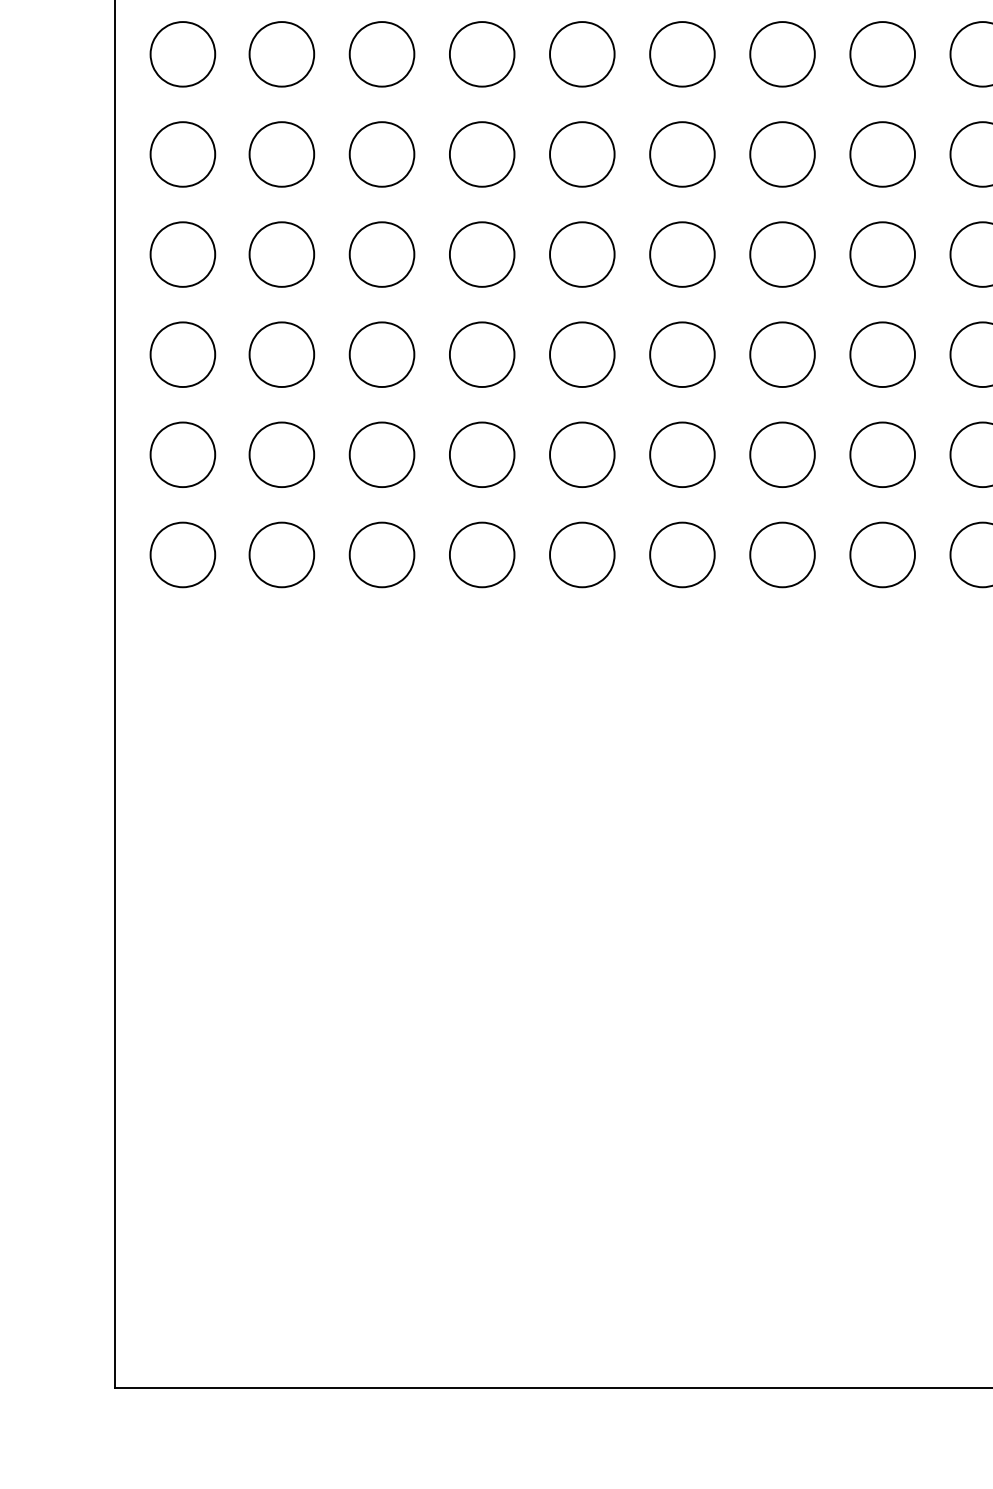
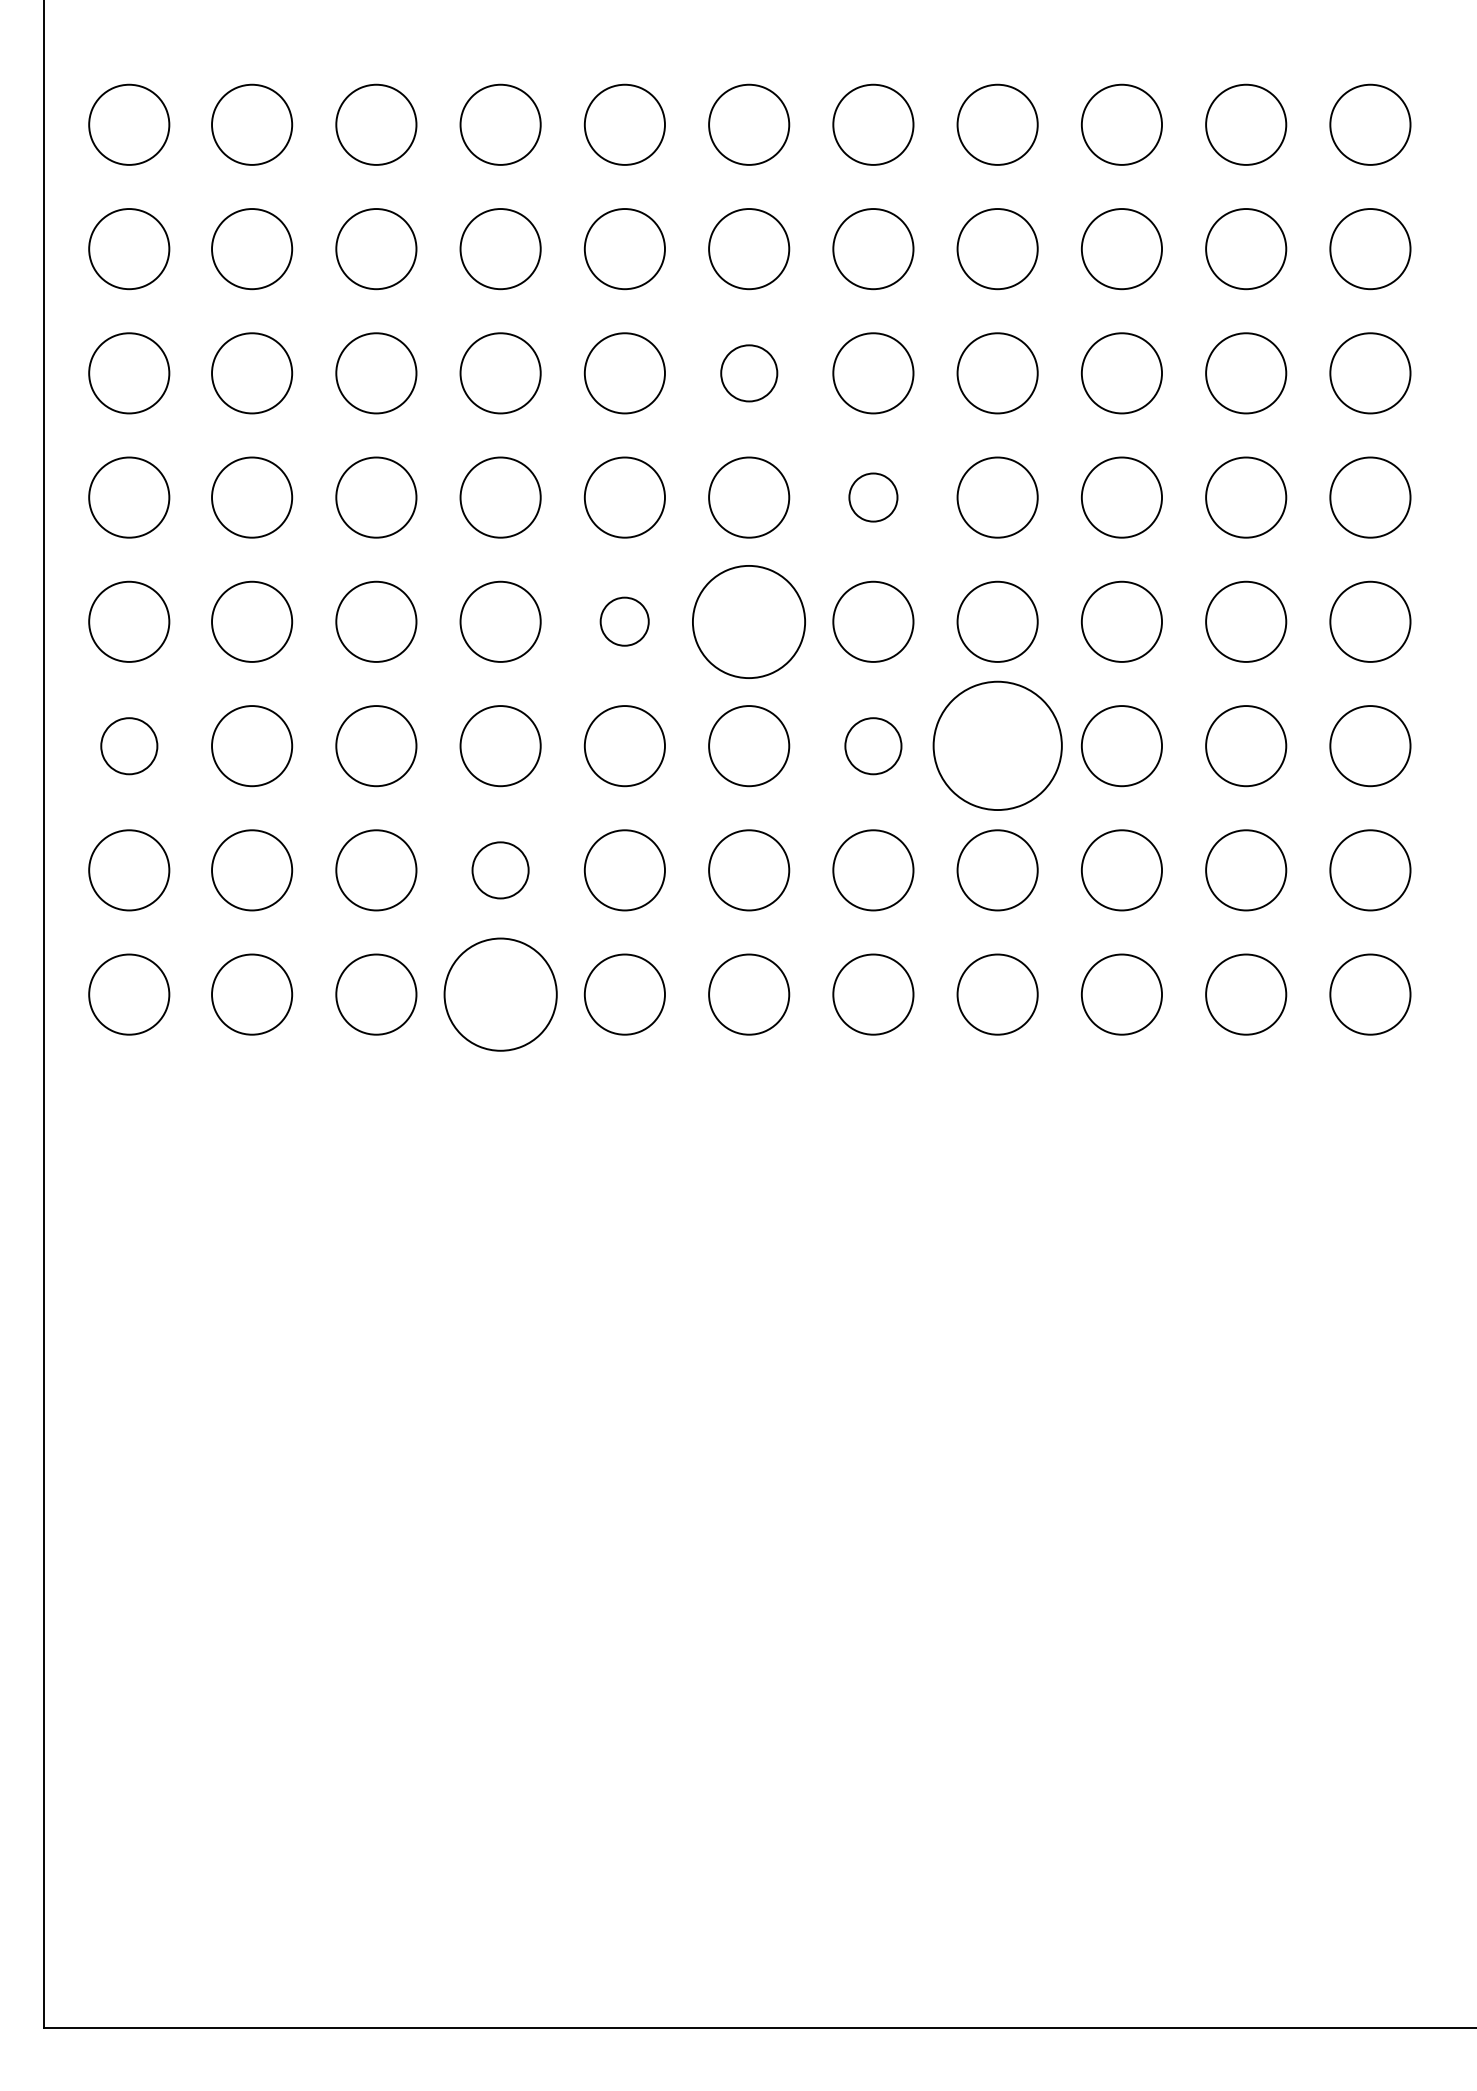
part: (682, 54) -> (749, 373), size x0.7
part: (782, 154) -> (873, 497), size x0.6
part: (581, 254) -> (624, 621), size x0.6
part: (682, 254) -> (749, 621), size x1.4
part: (183, 355) -> (129, 746), size x0.7
part: (782, 355) -> (873, 746), size x0.7
part: (882, 355) -> (997, 746), size x1.6
part: (482, 454) -> (500, 870), size x0.7
part: (482, 554) -> (500, 994), size x1.4

